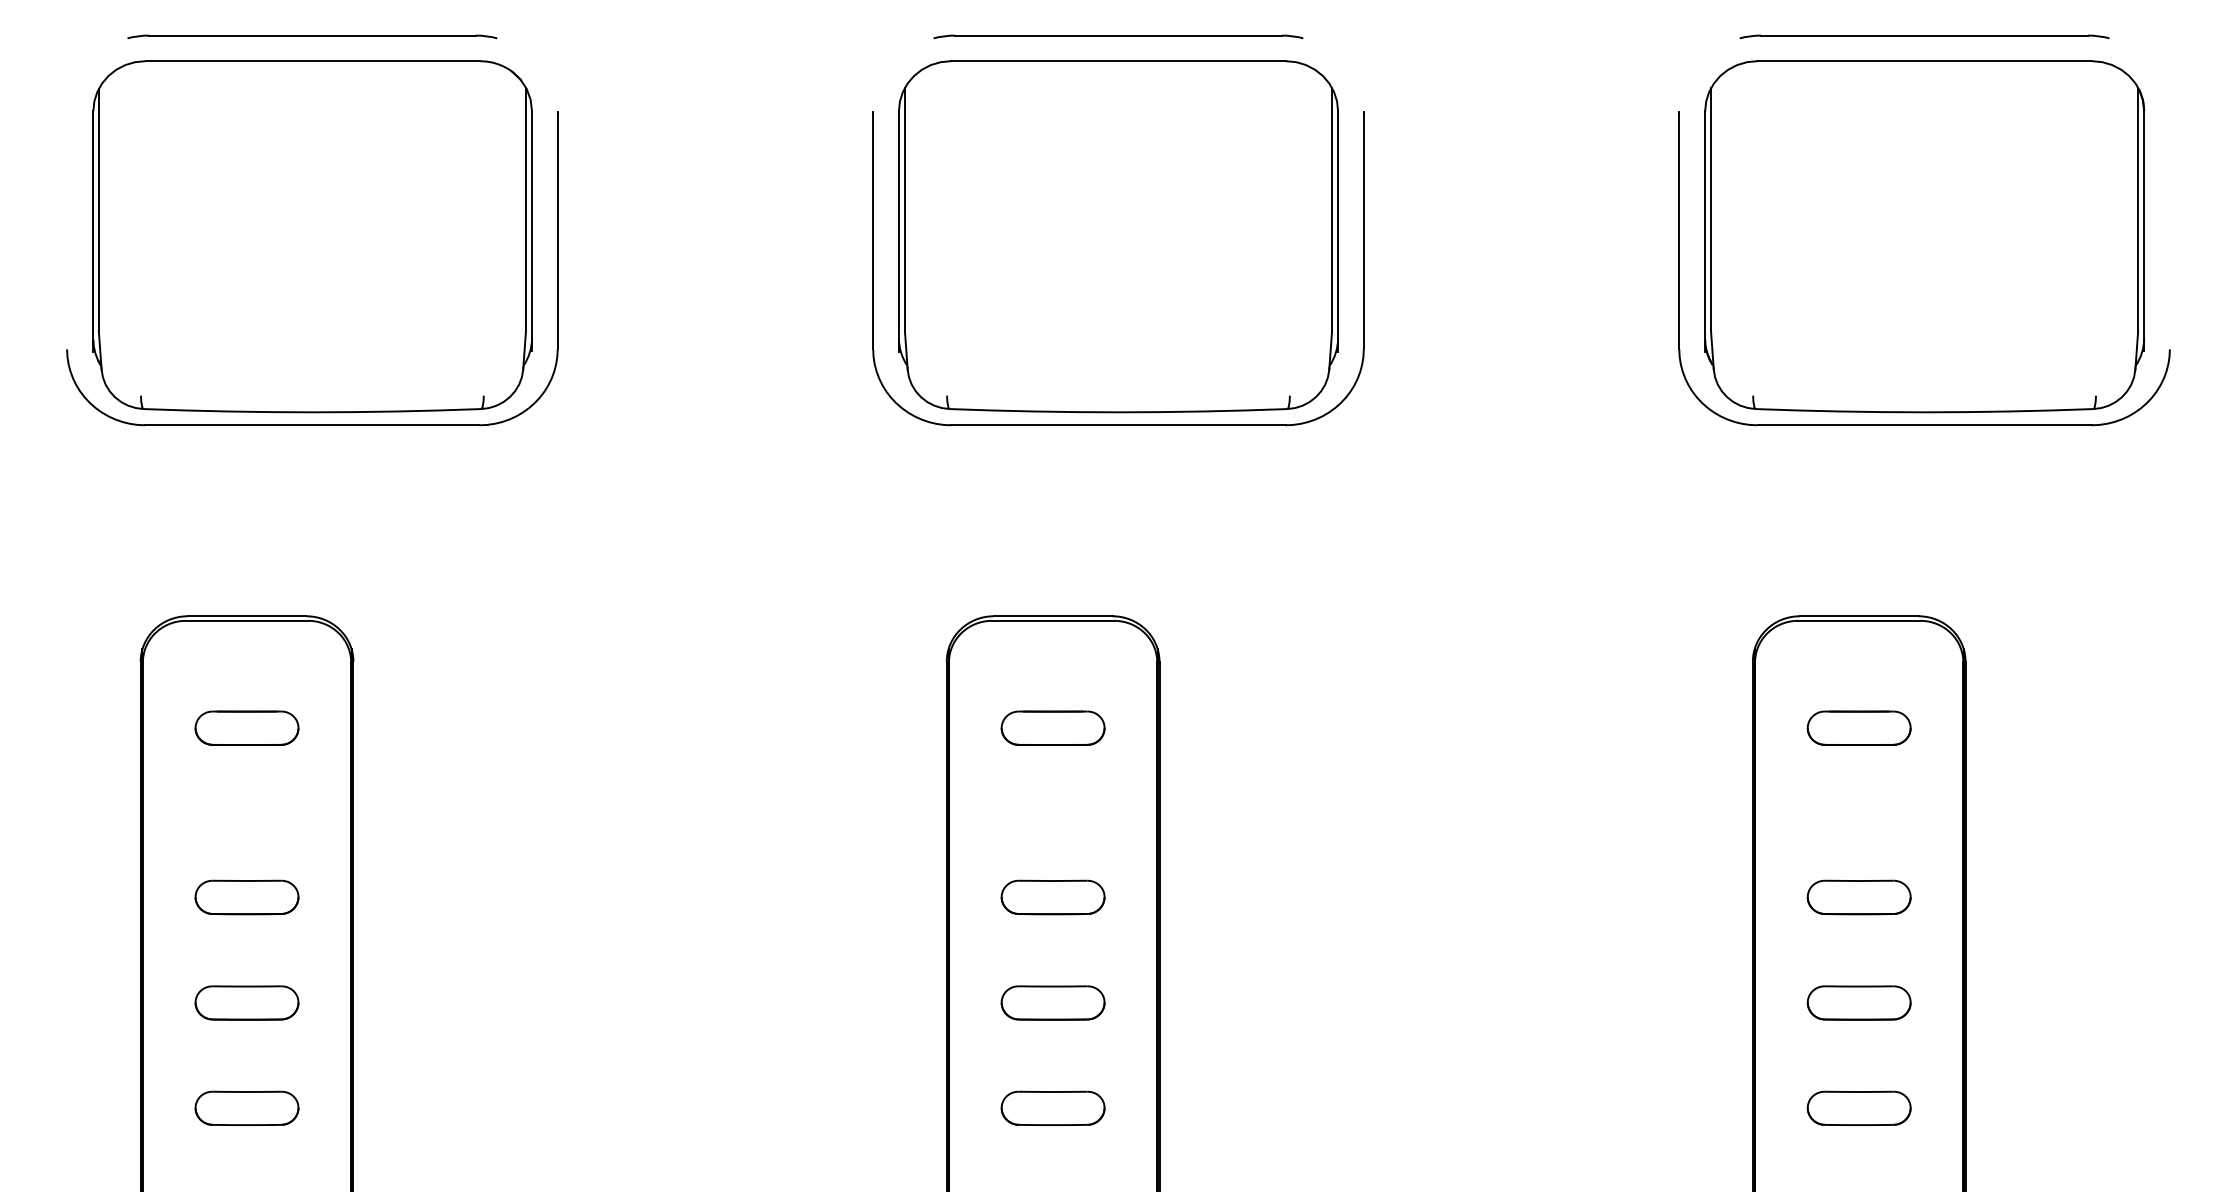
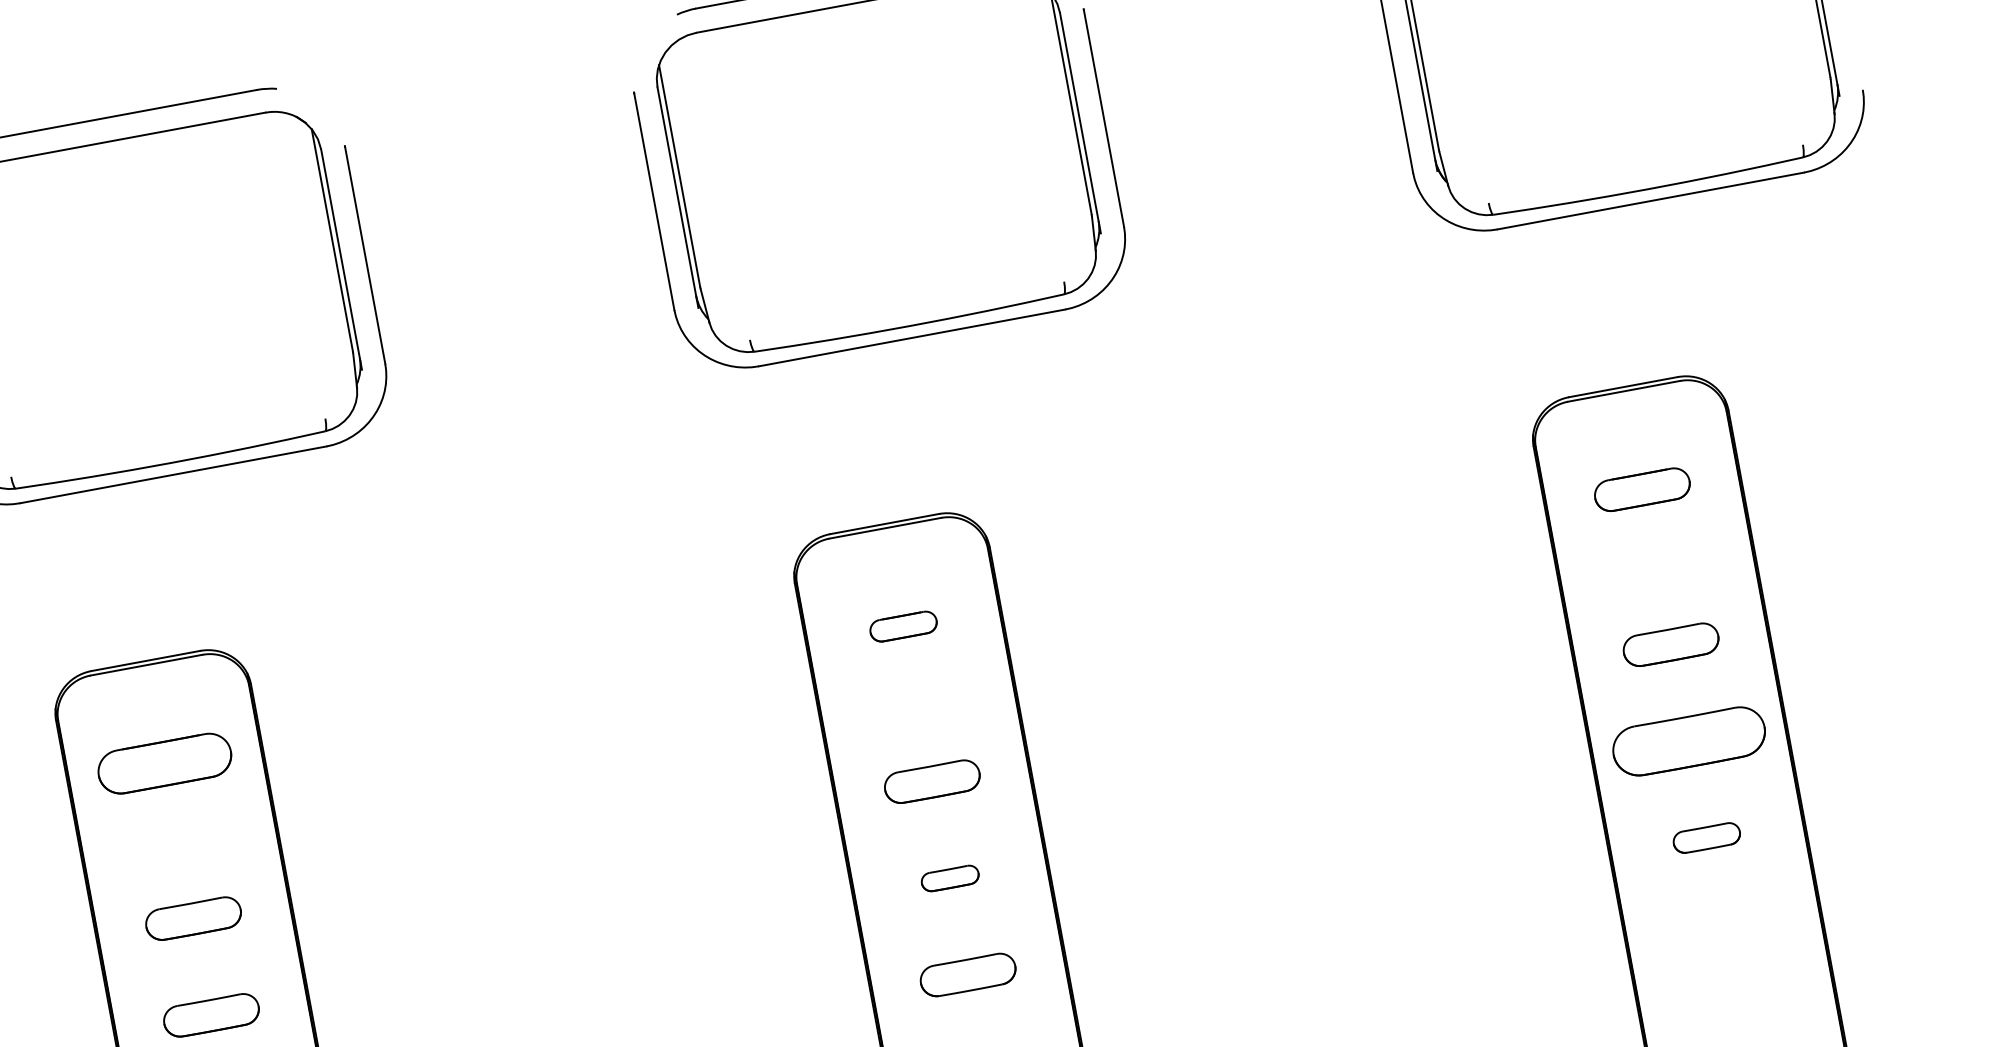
part: (246, 727) -> (164, 763), size x1.4
part: (1052, 727) -> (902, 626), size x0.7
part: (1052, 1002) -> (949, 878), size x0.6
part: (1858, 1002) -> (1688, 741), size x1.6
part: (1858, 1107) -> (1706, 837), size x0.7

